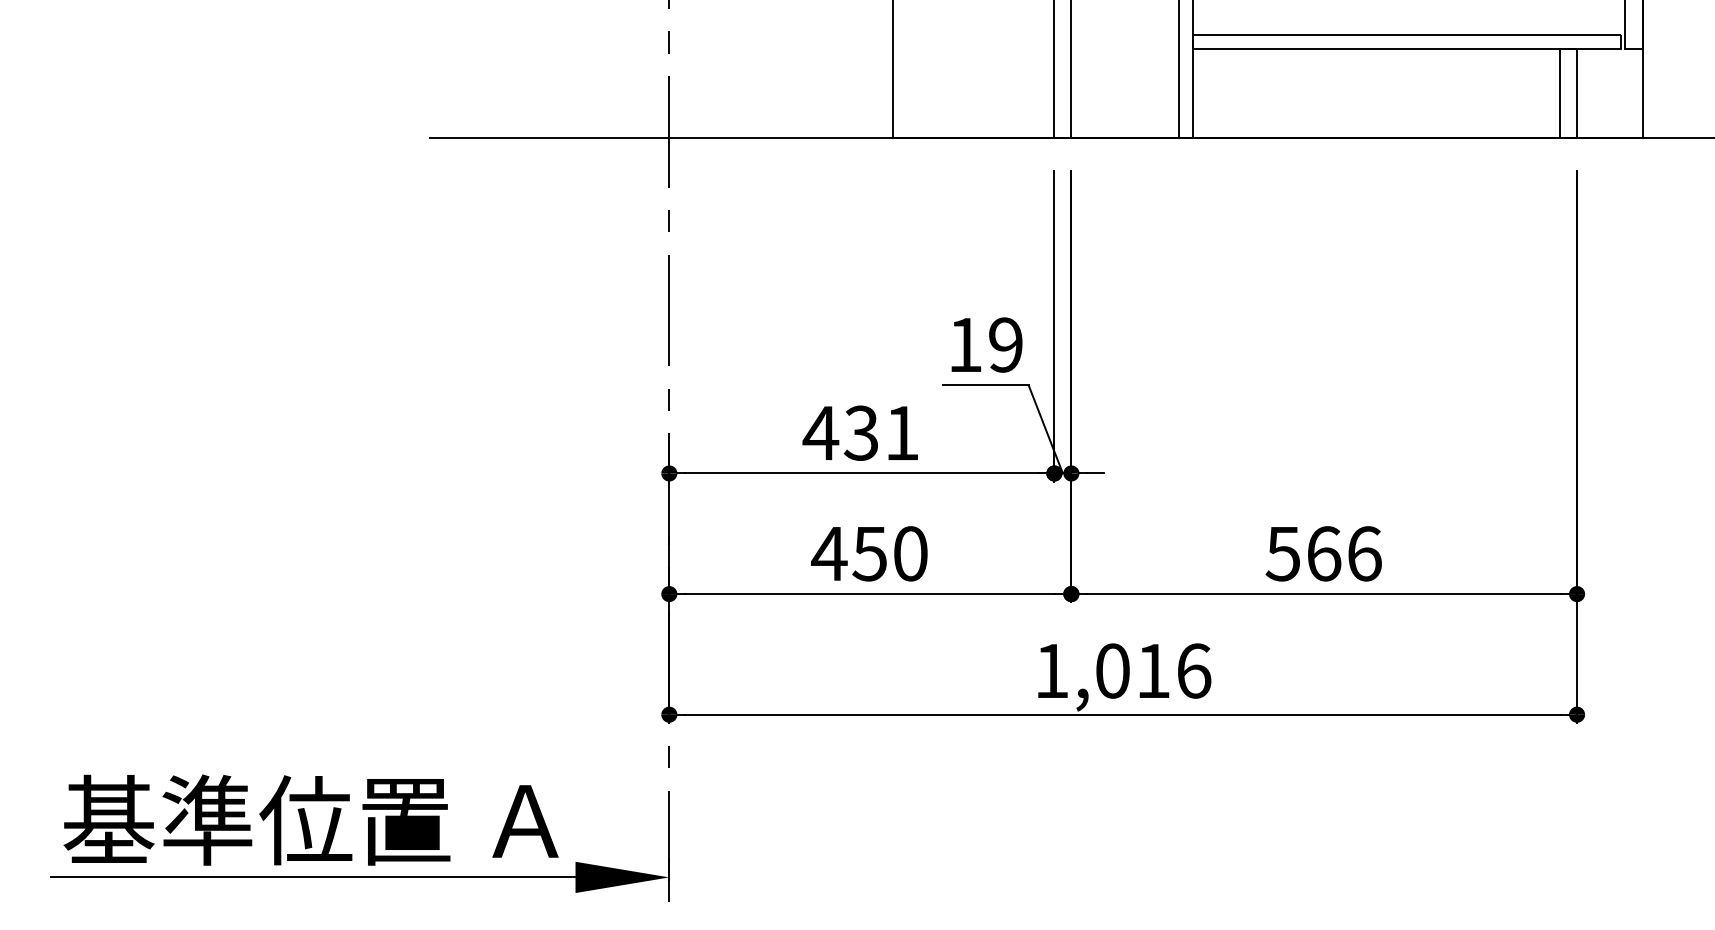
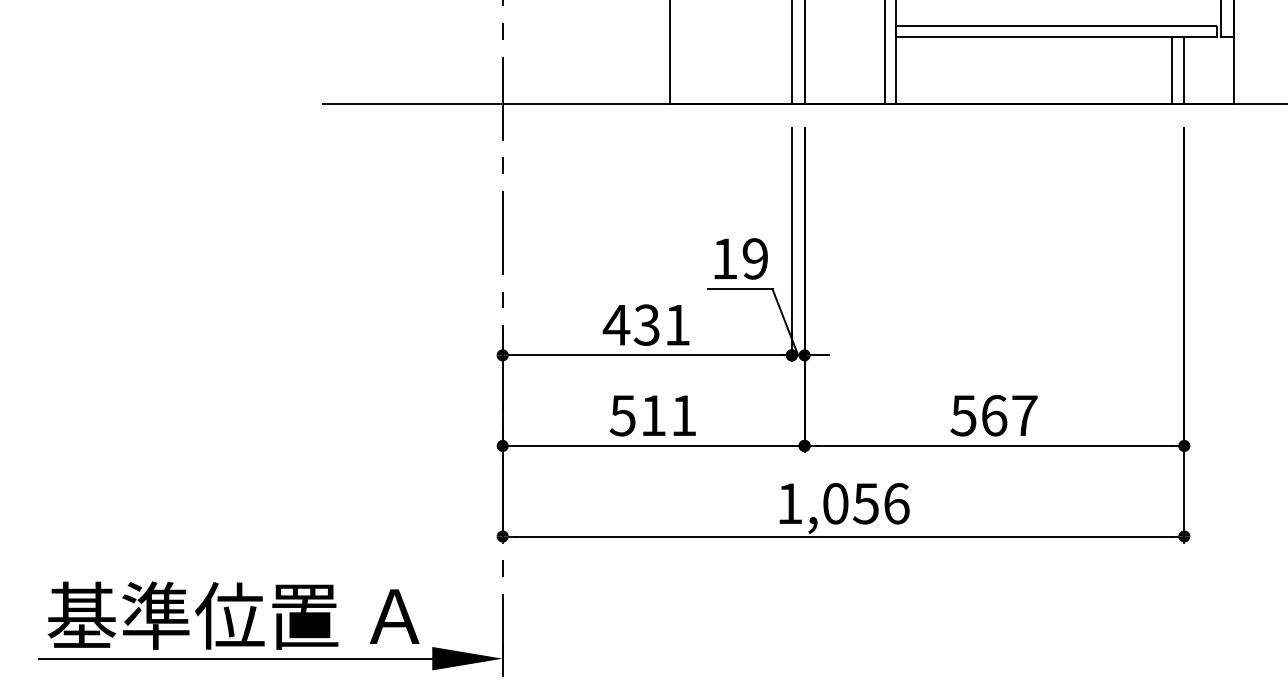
text: (869, 553) -> (653, 415), 450 -> 511
text: (1364, 553) -> (1024, 415), 566 -> 567
text: (1152, 671) -> (865, 504), 1,016 -> 1,056

